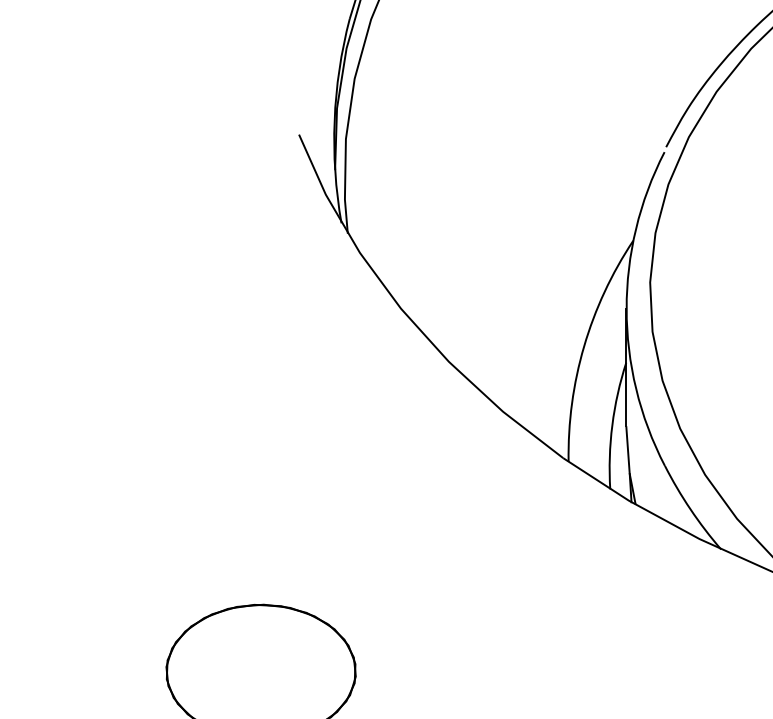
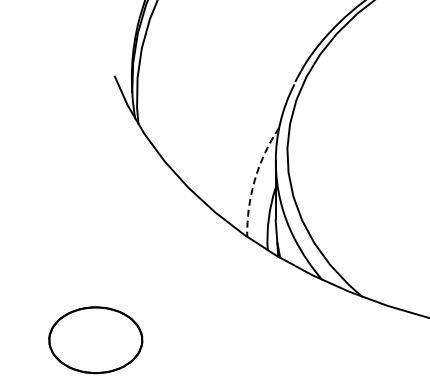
arc: (583, 347) -> (254, 180), solid -> dashed

